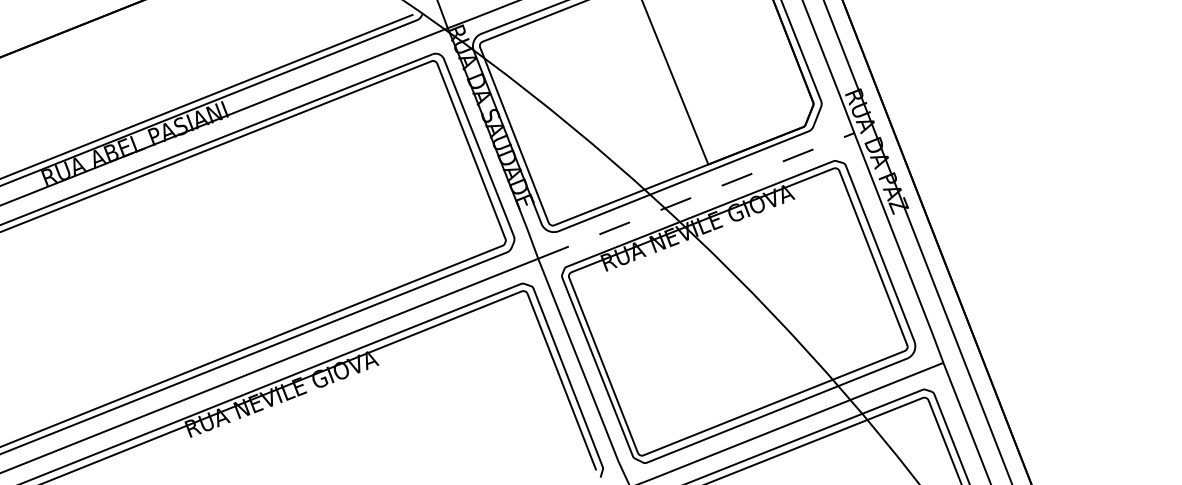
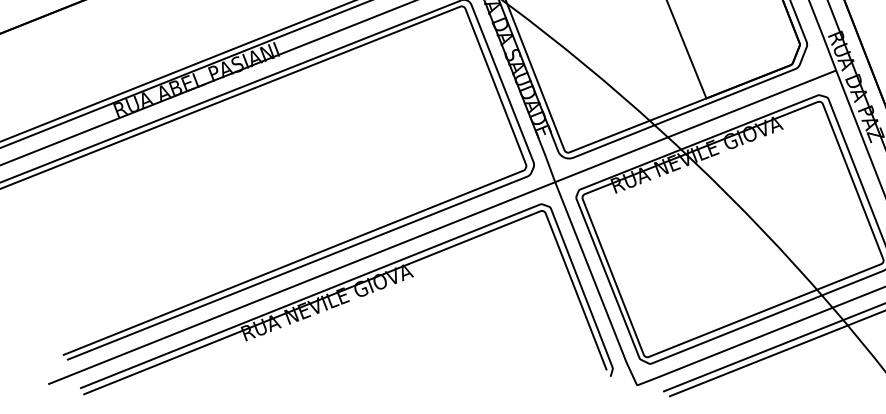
line: (696, 195) -> (695, 125), dashed -> solid

